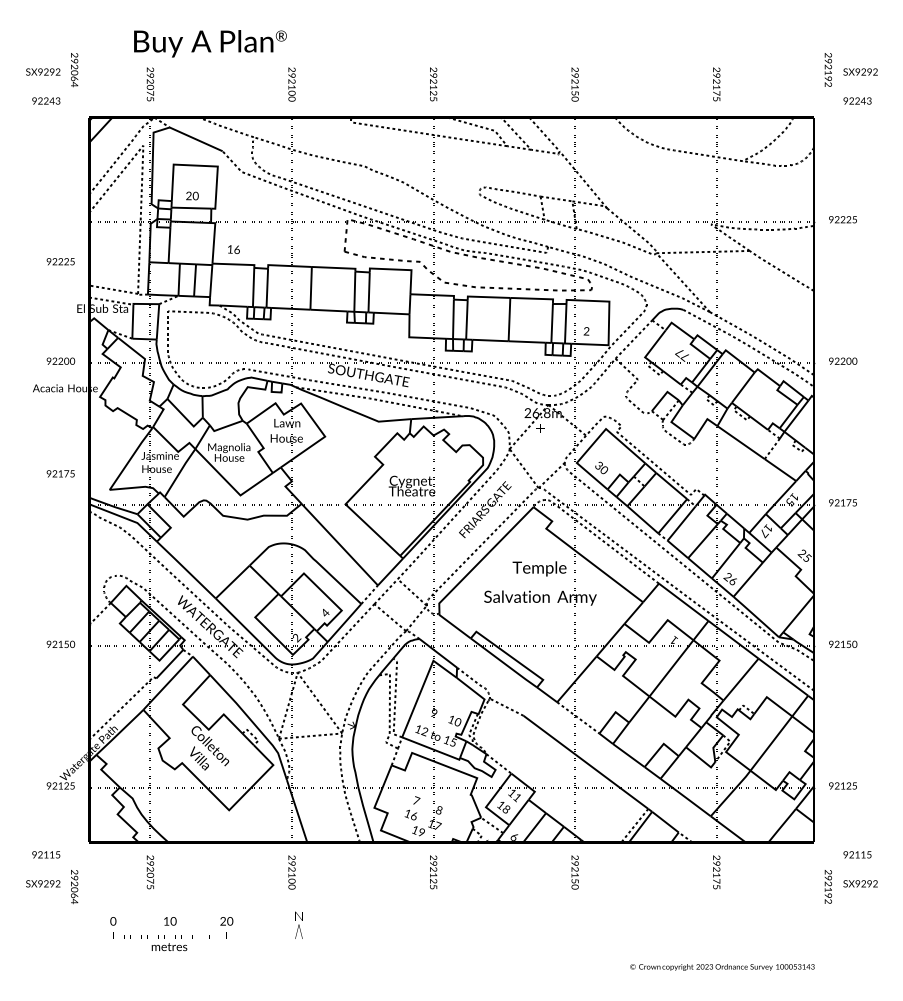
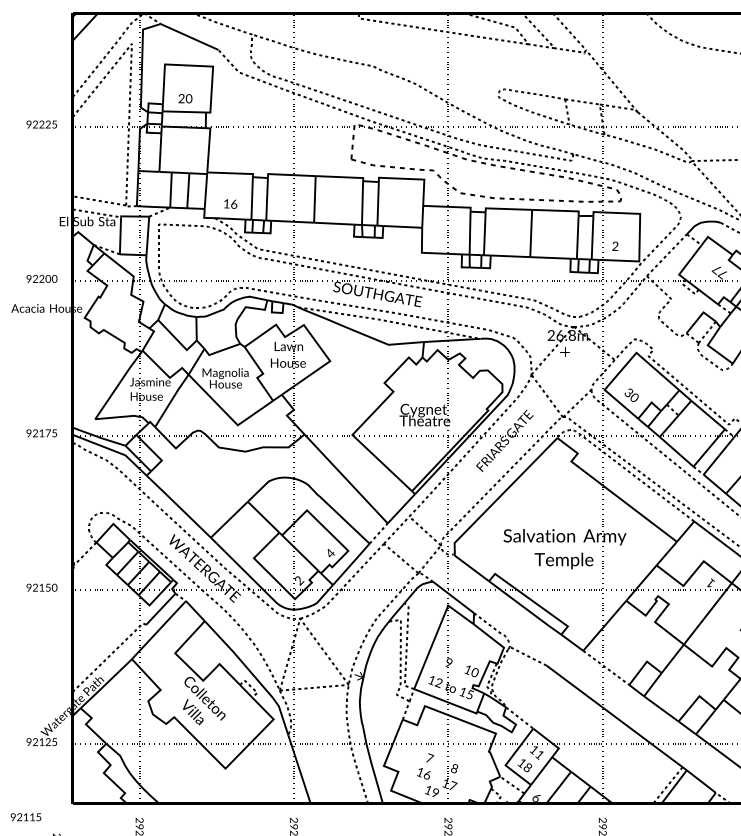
text: (233, 249) -> (230, 203), moved
text: (60, 261) -> (41, 124), moved
text: (60, 473) -> (41, 432), moved
text: (539, 568) -> (563, 560), moved

